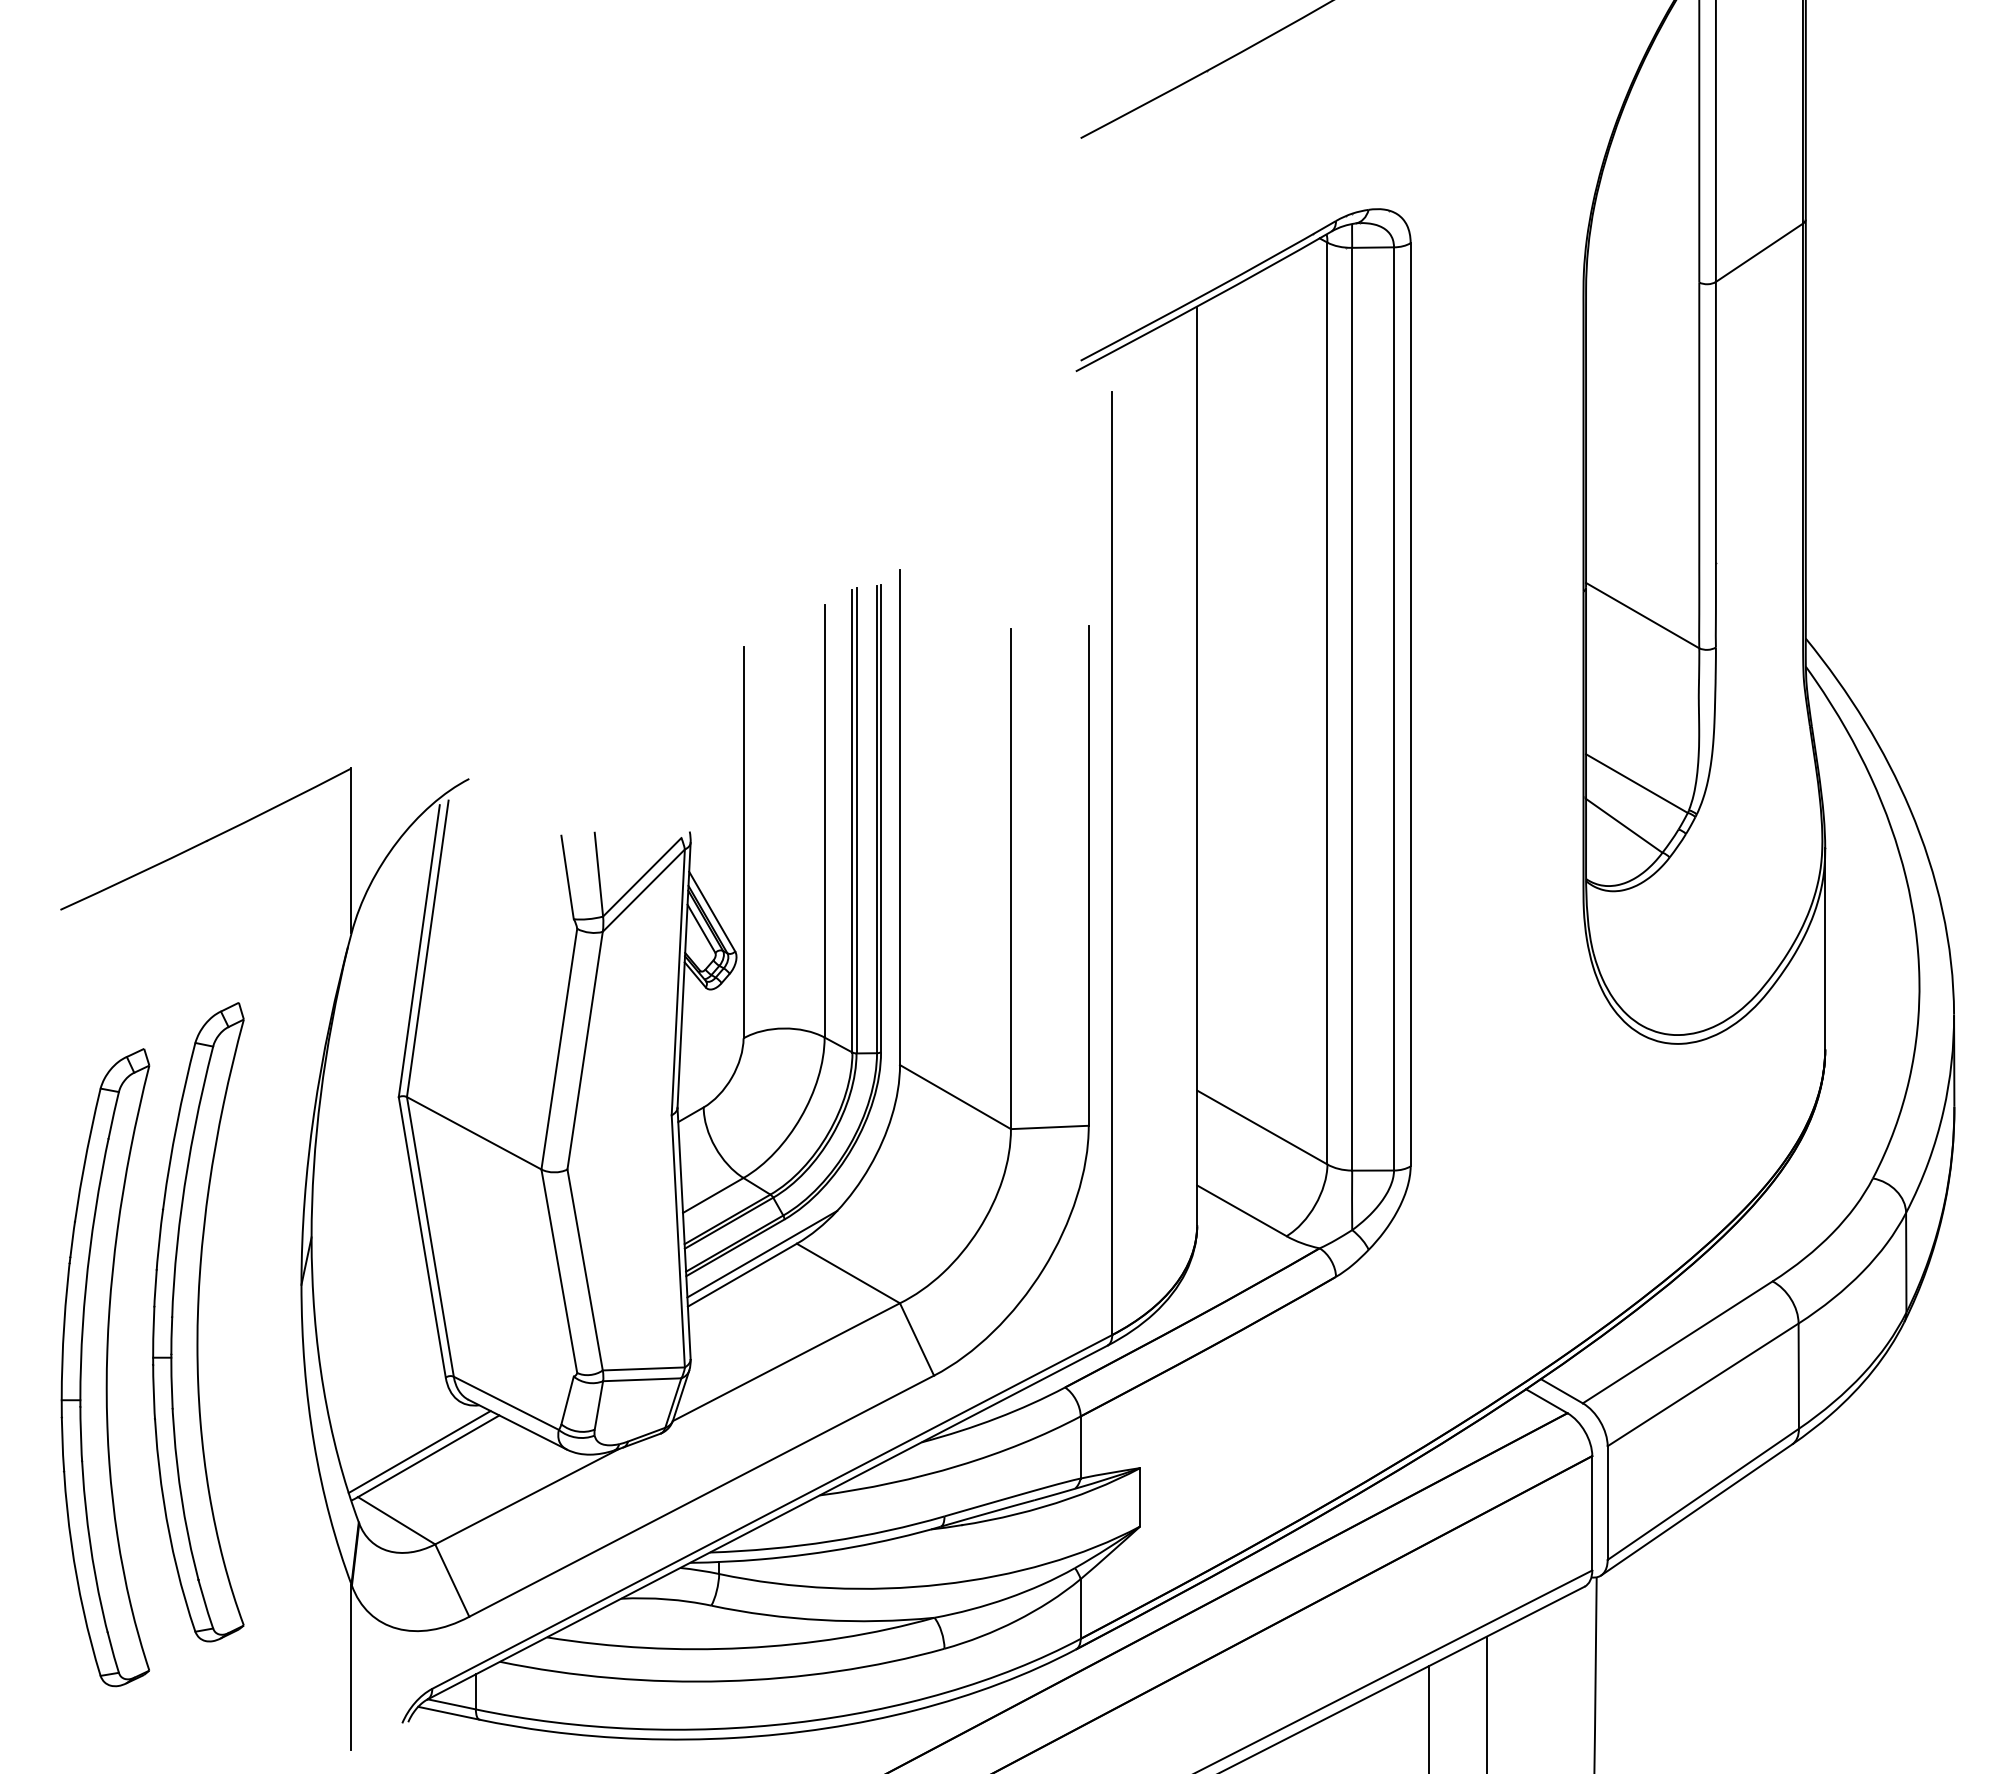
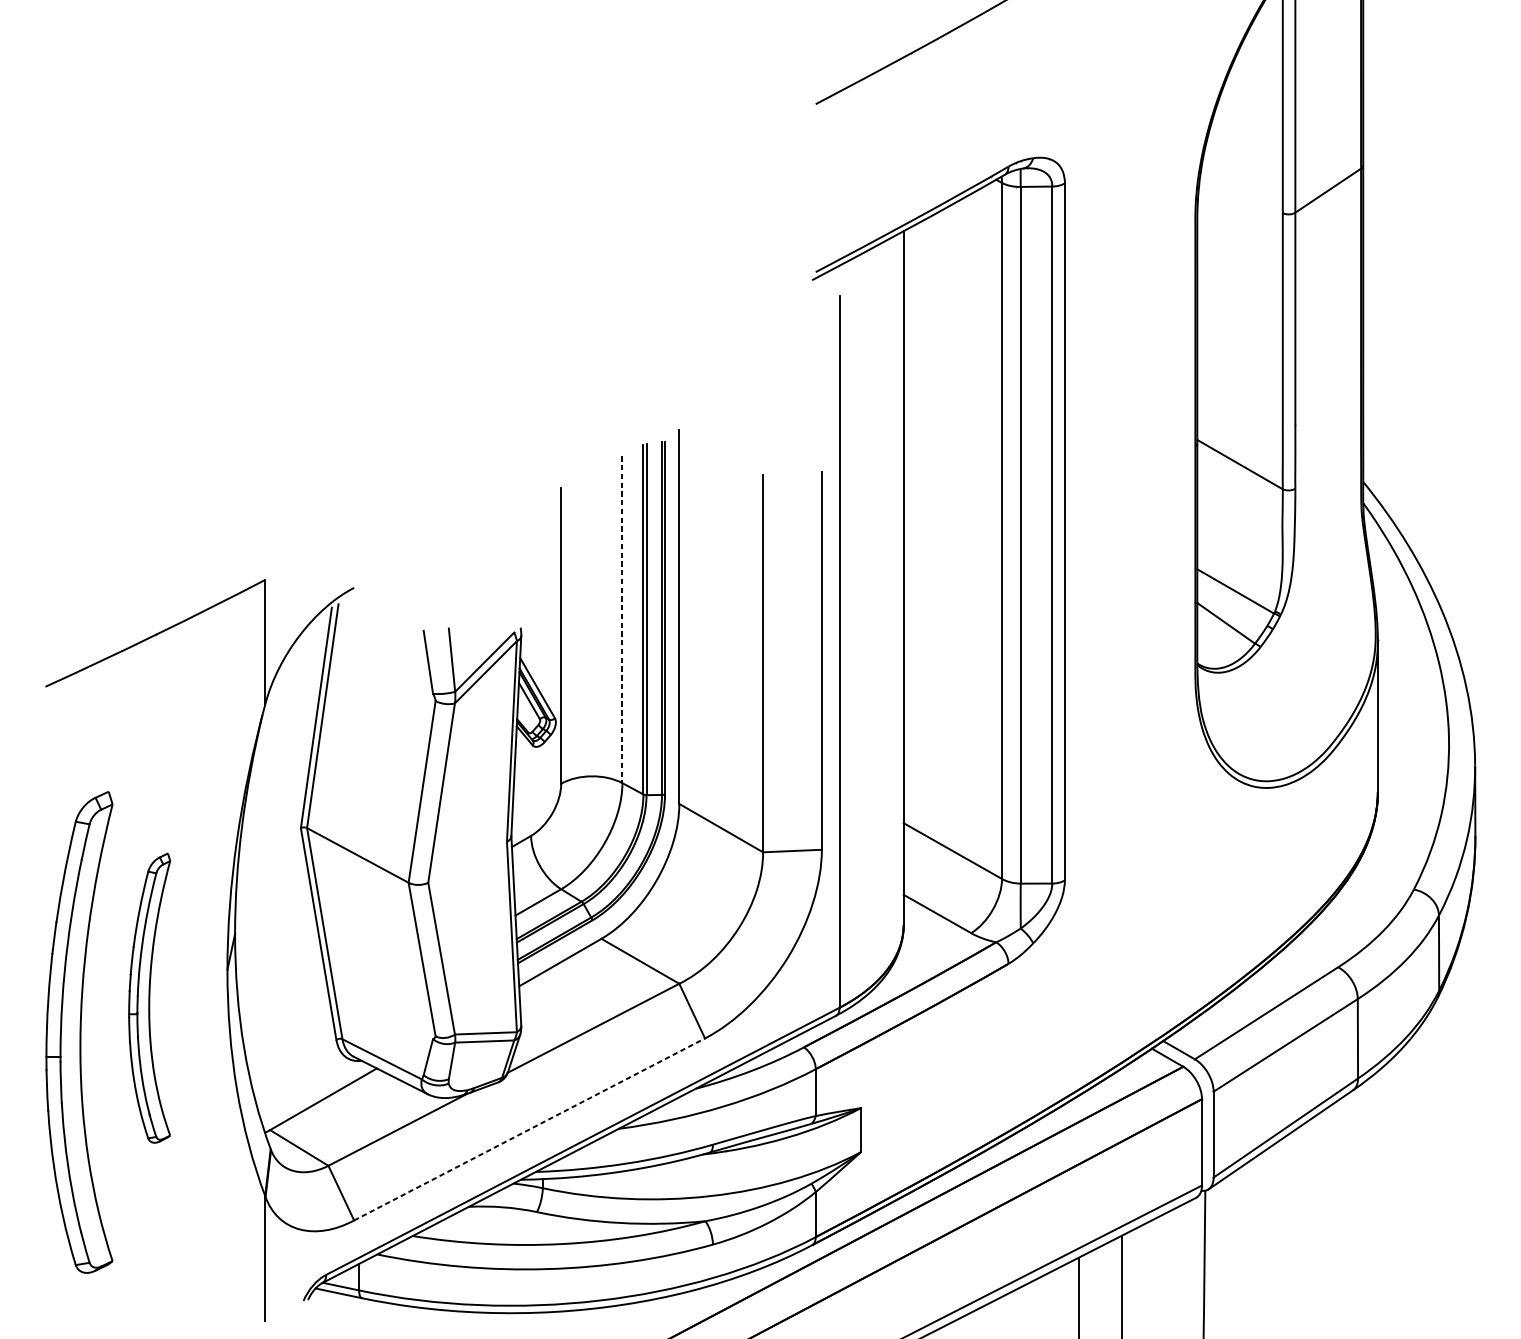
line: (824, 821) -> (622, 620), solid -> dashed
line: (762, 1253) -> (575, 946), removed
part: (198, 1322) -> (149, 998), size x0.6
line: (419, 1452) -> (316, 1096), removed
line: (701, 1496) -> (529, 1129), solid -> dashed

